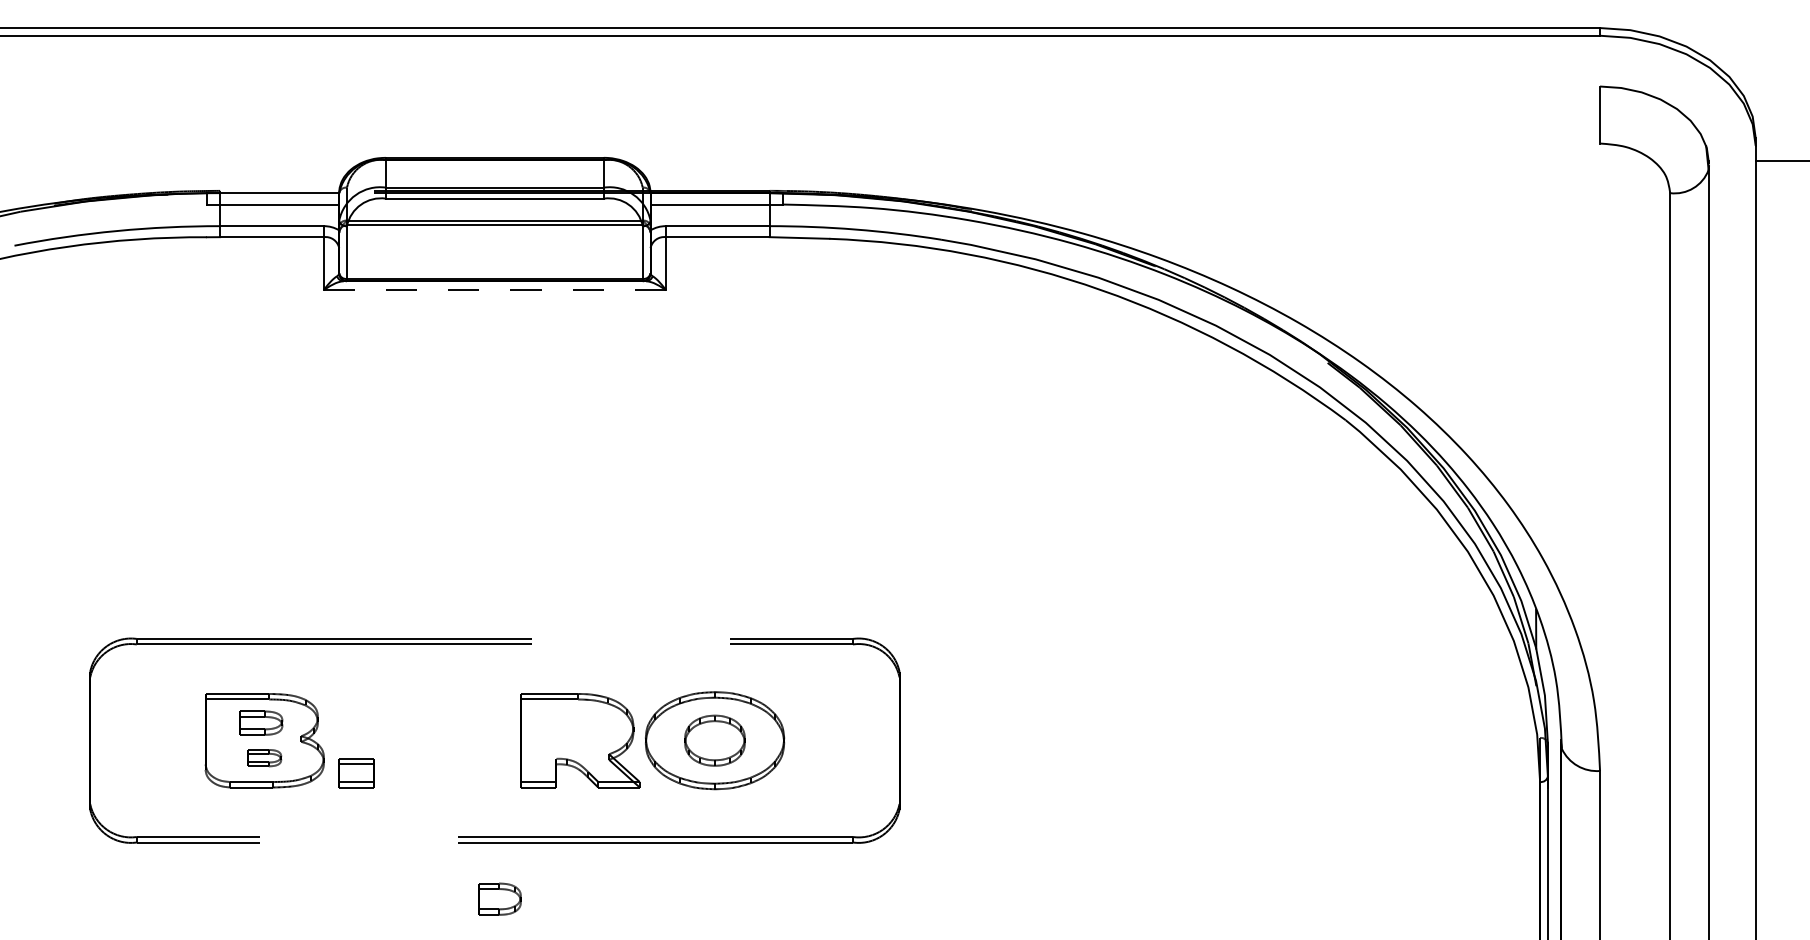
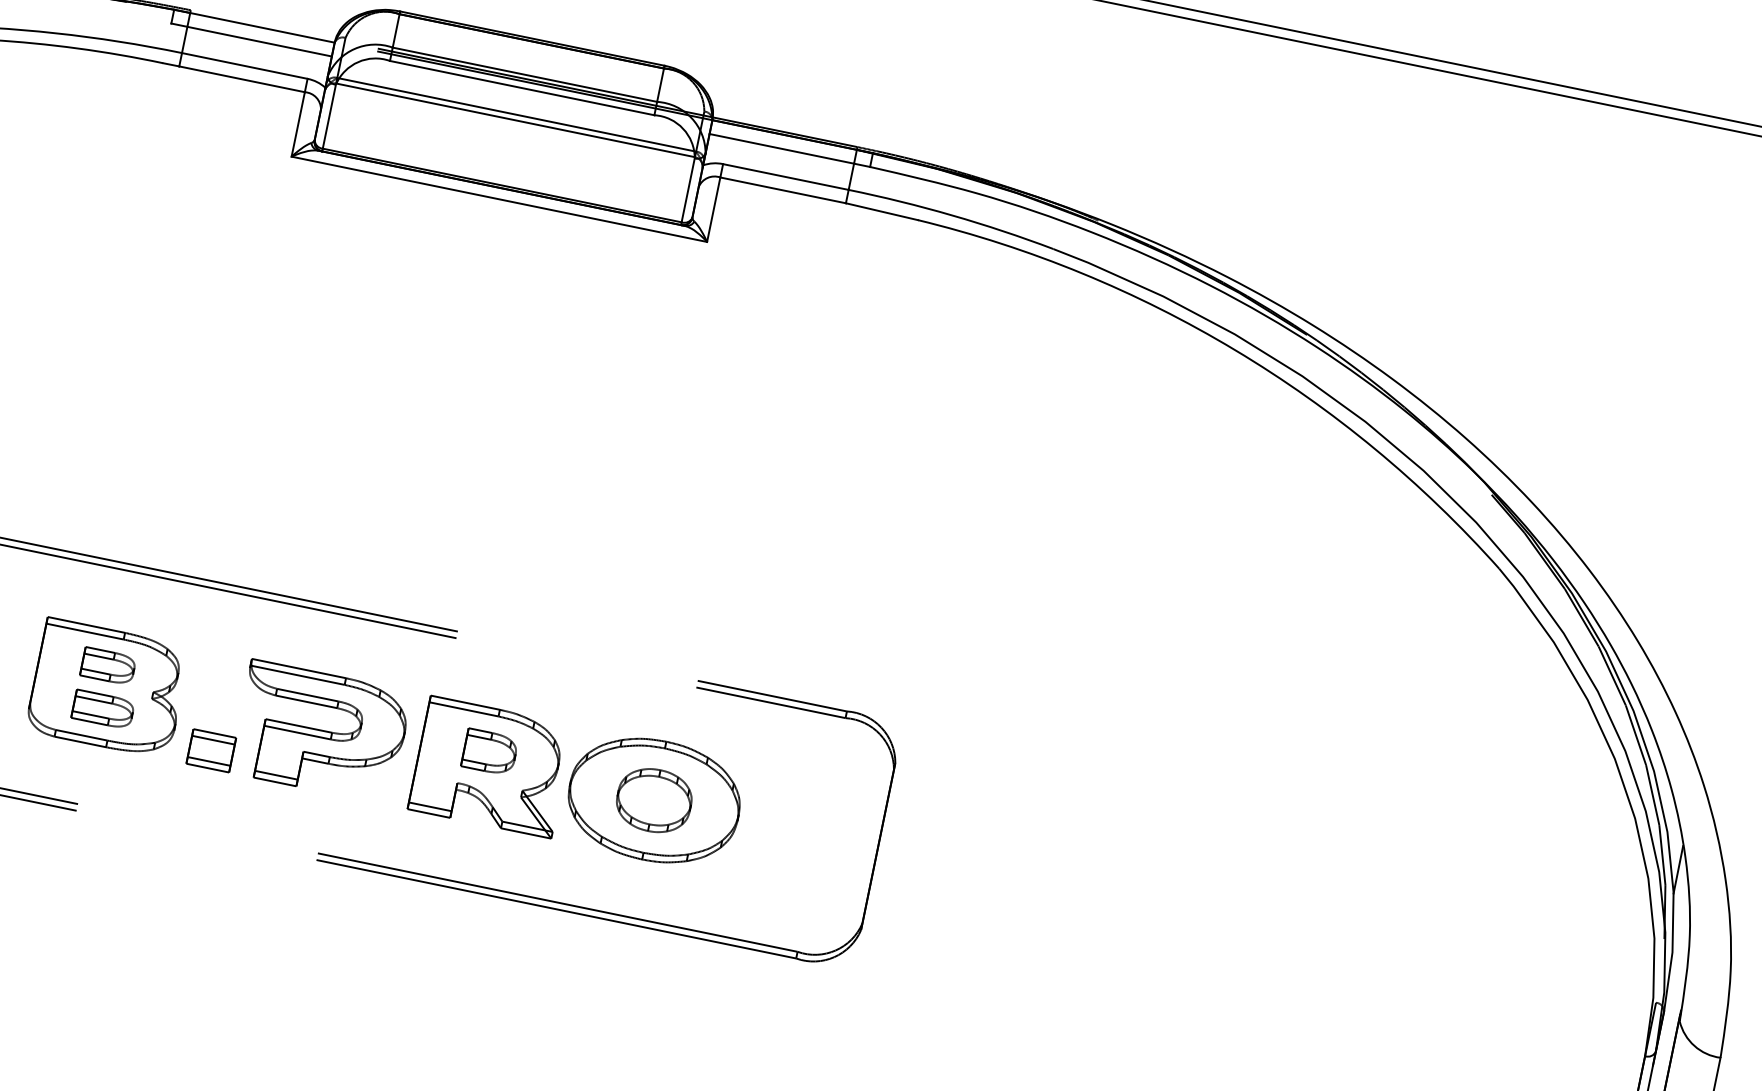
line: (494, 290) -> (498, 199), dashed -> solid
part: (439, 740) -> (320, 731), added
part: (264, 757) -> (103, 708), size x1.43
part: (499, 898) -> (489, 751), moved

